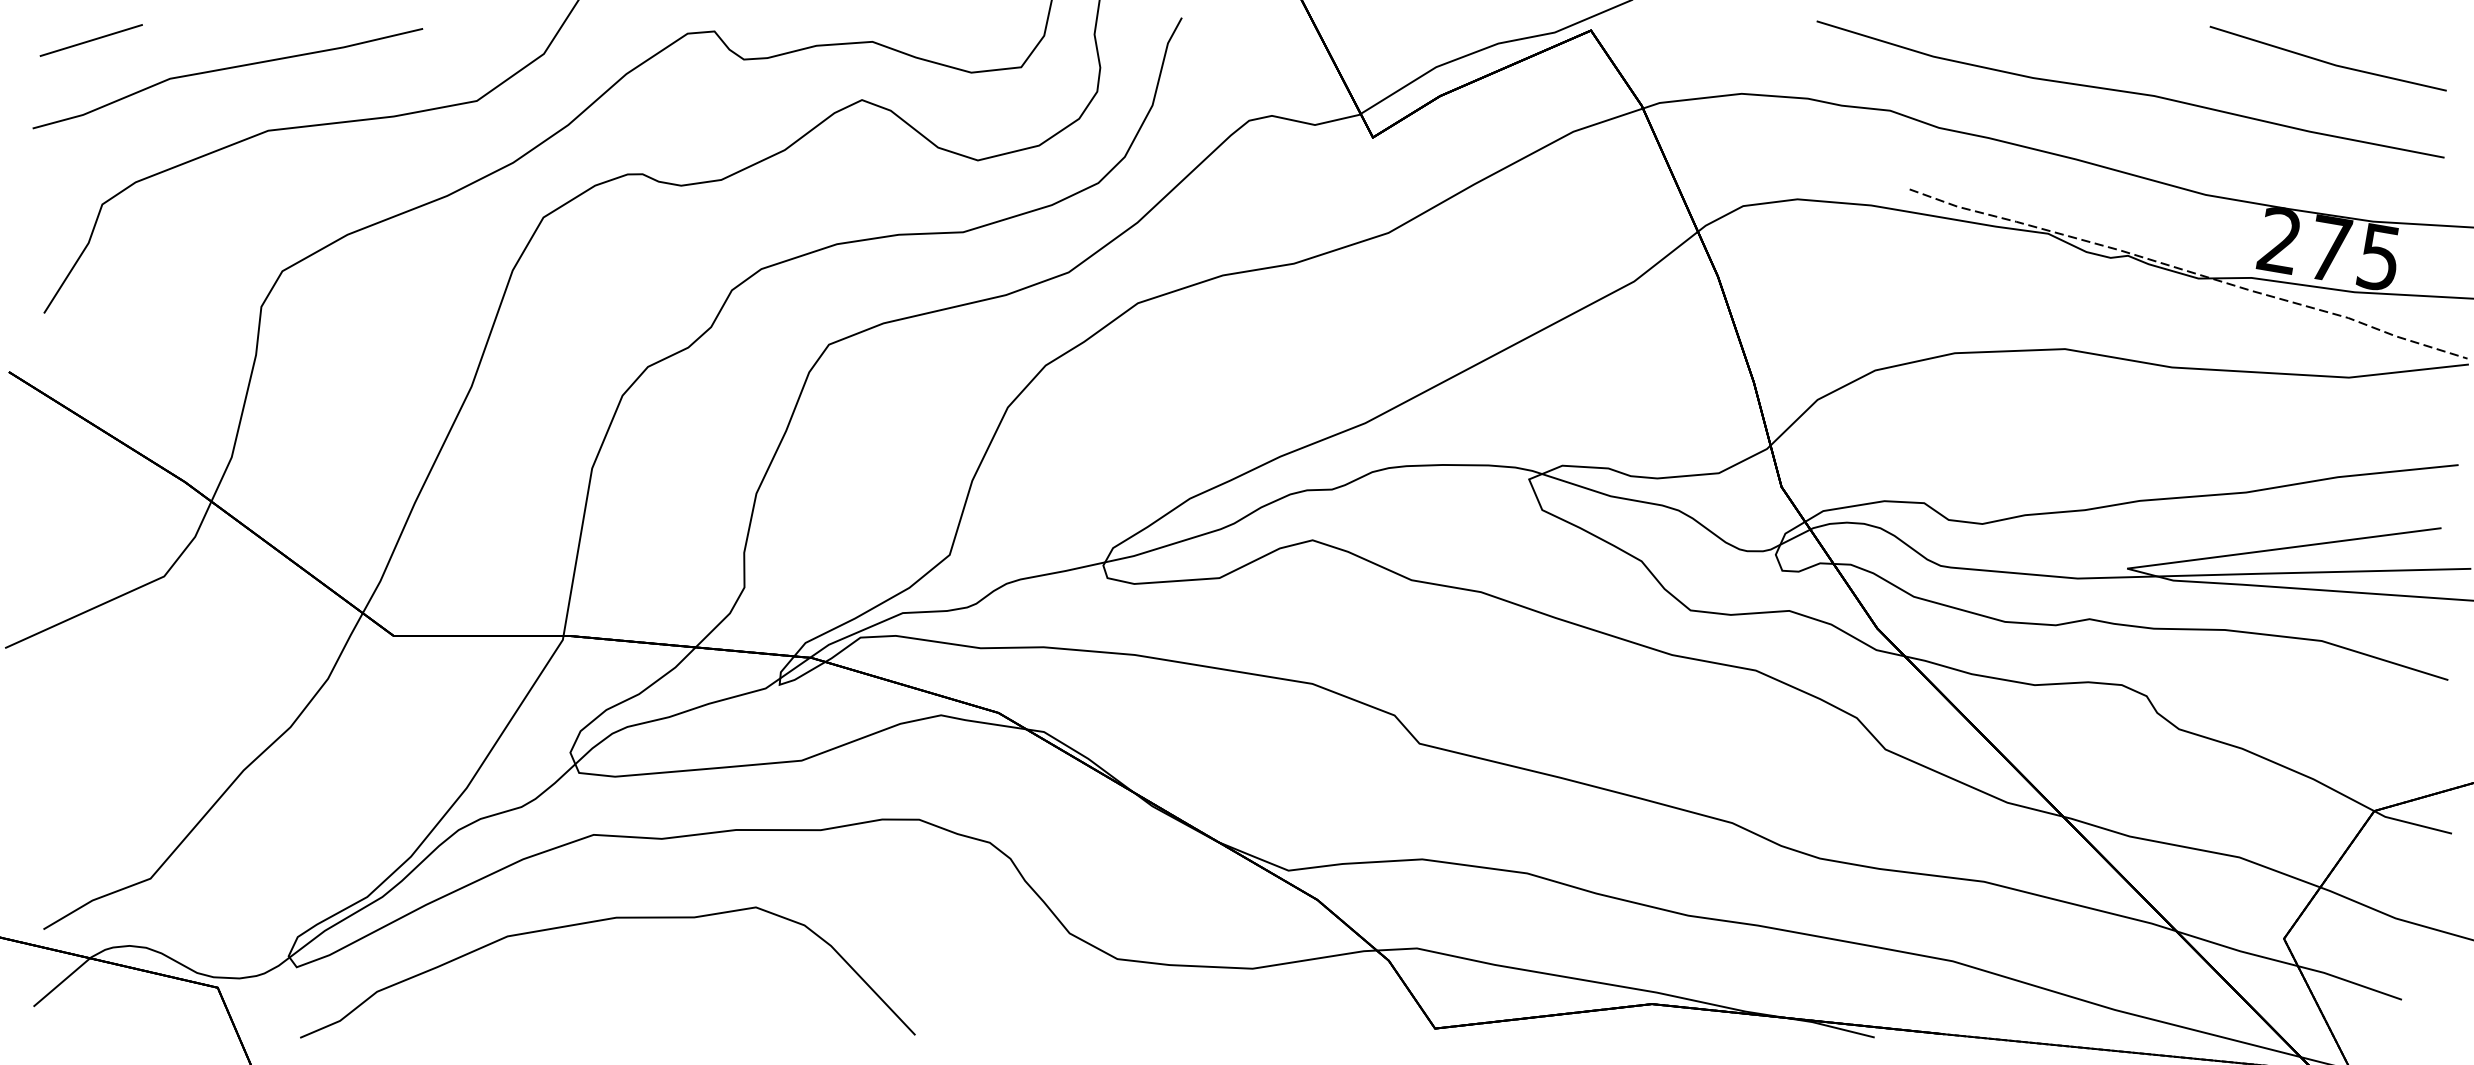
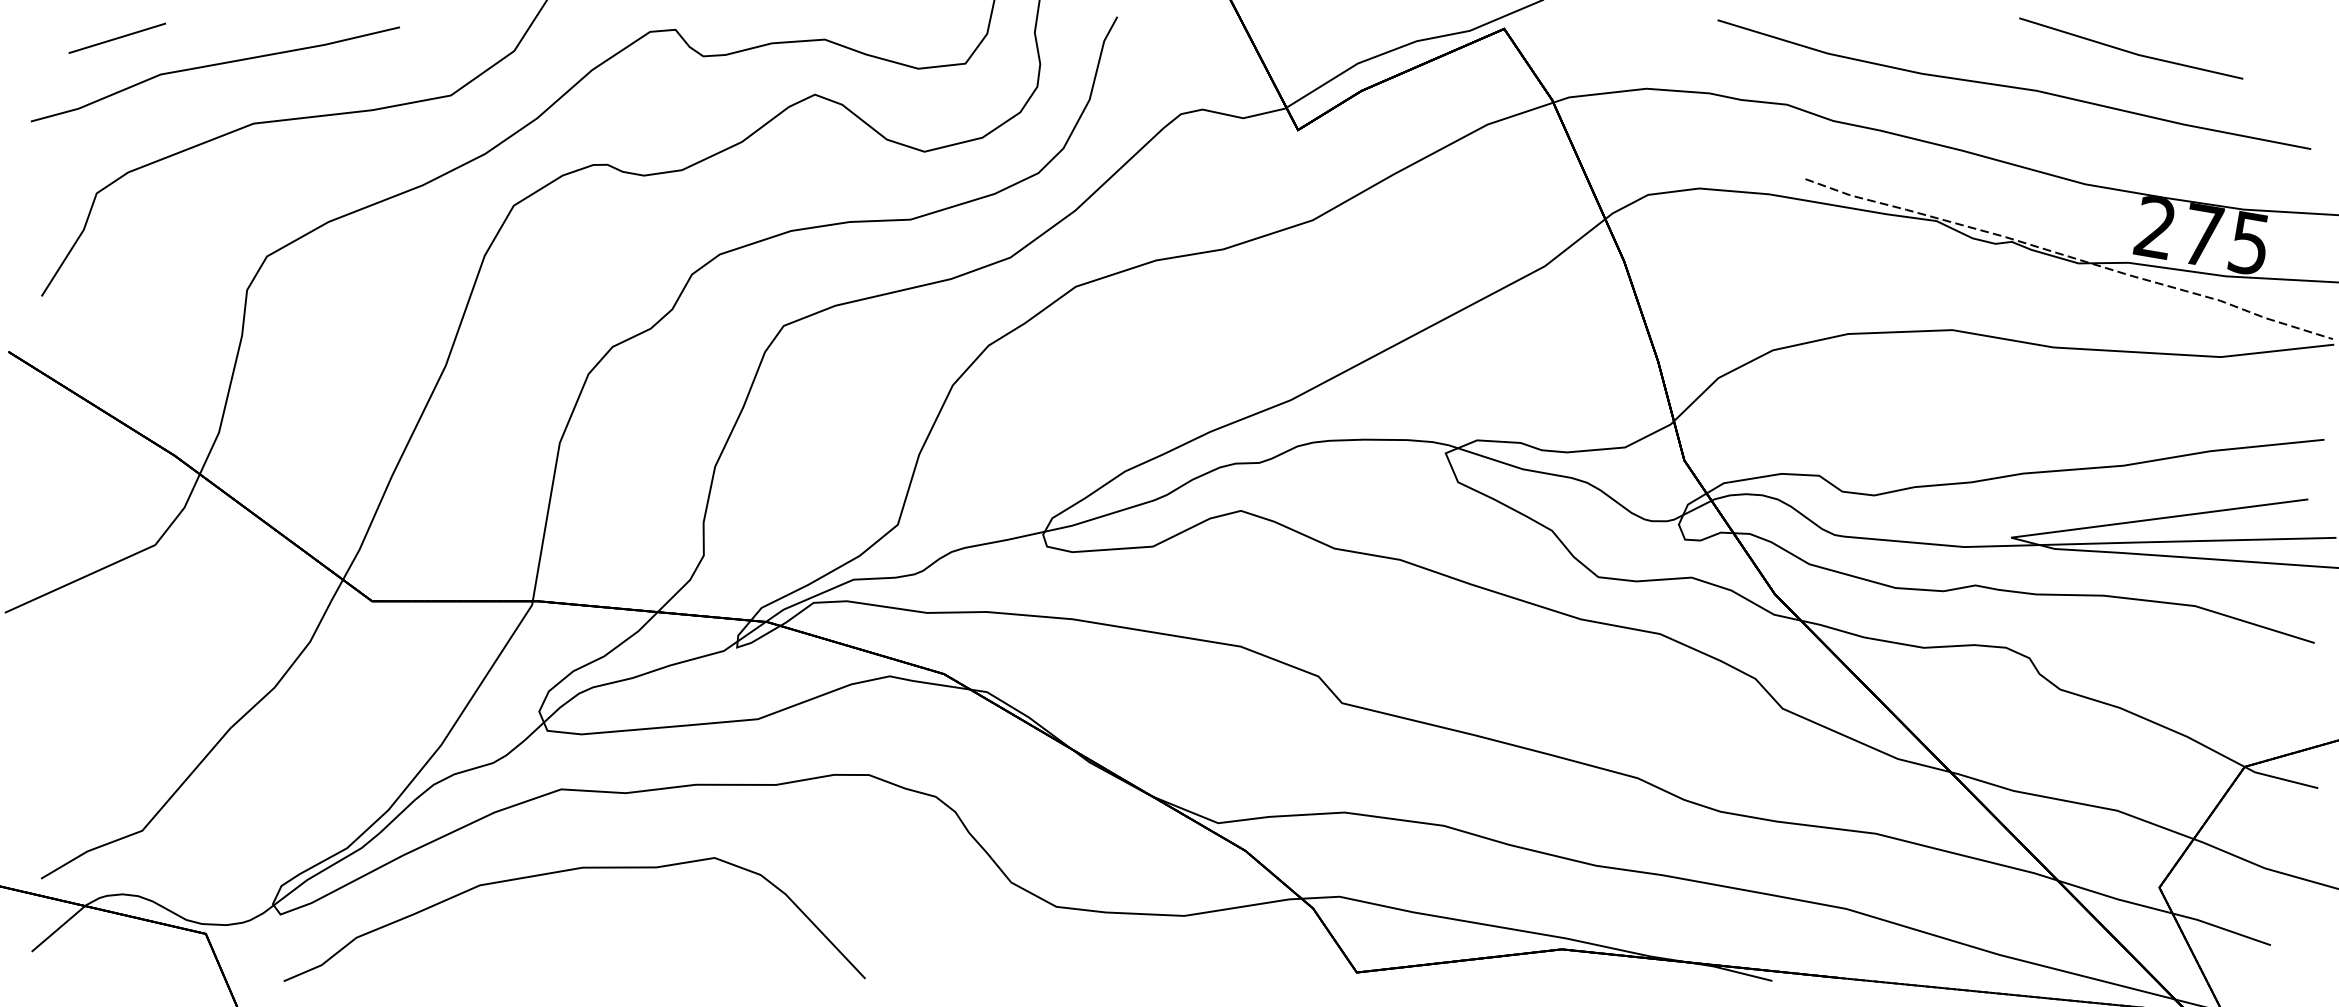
line: (91, 39) -> (117, 37), moved
line: (2328, 61) -> (2131, 51), moved

